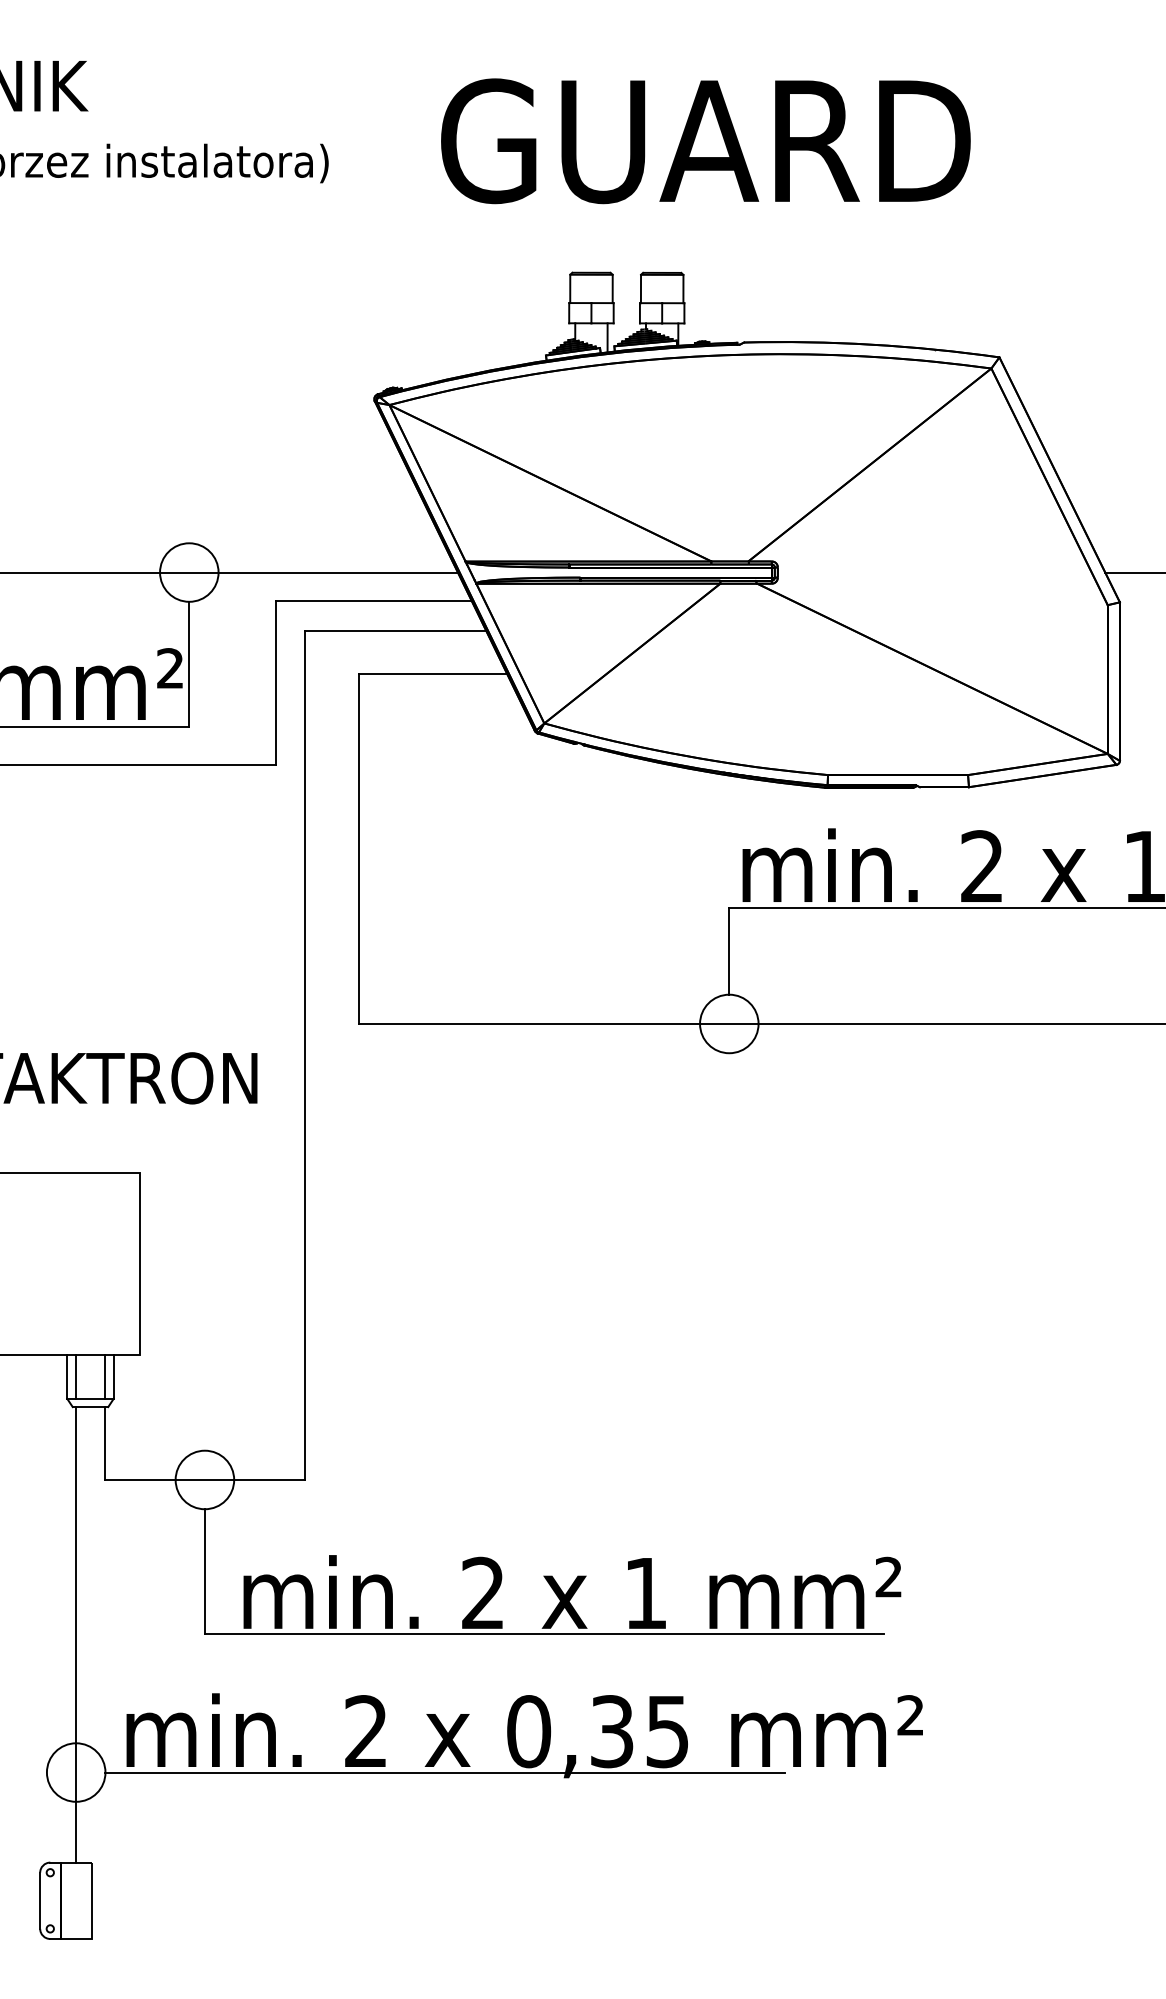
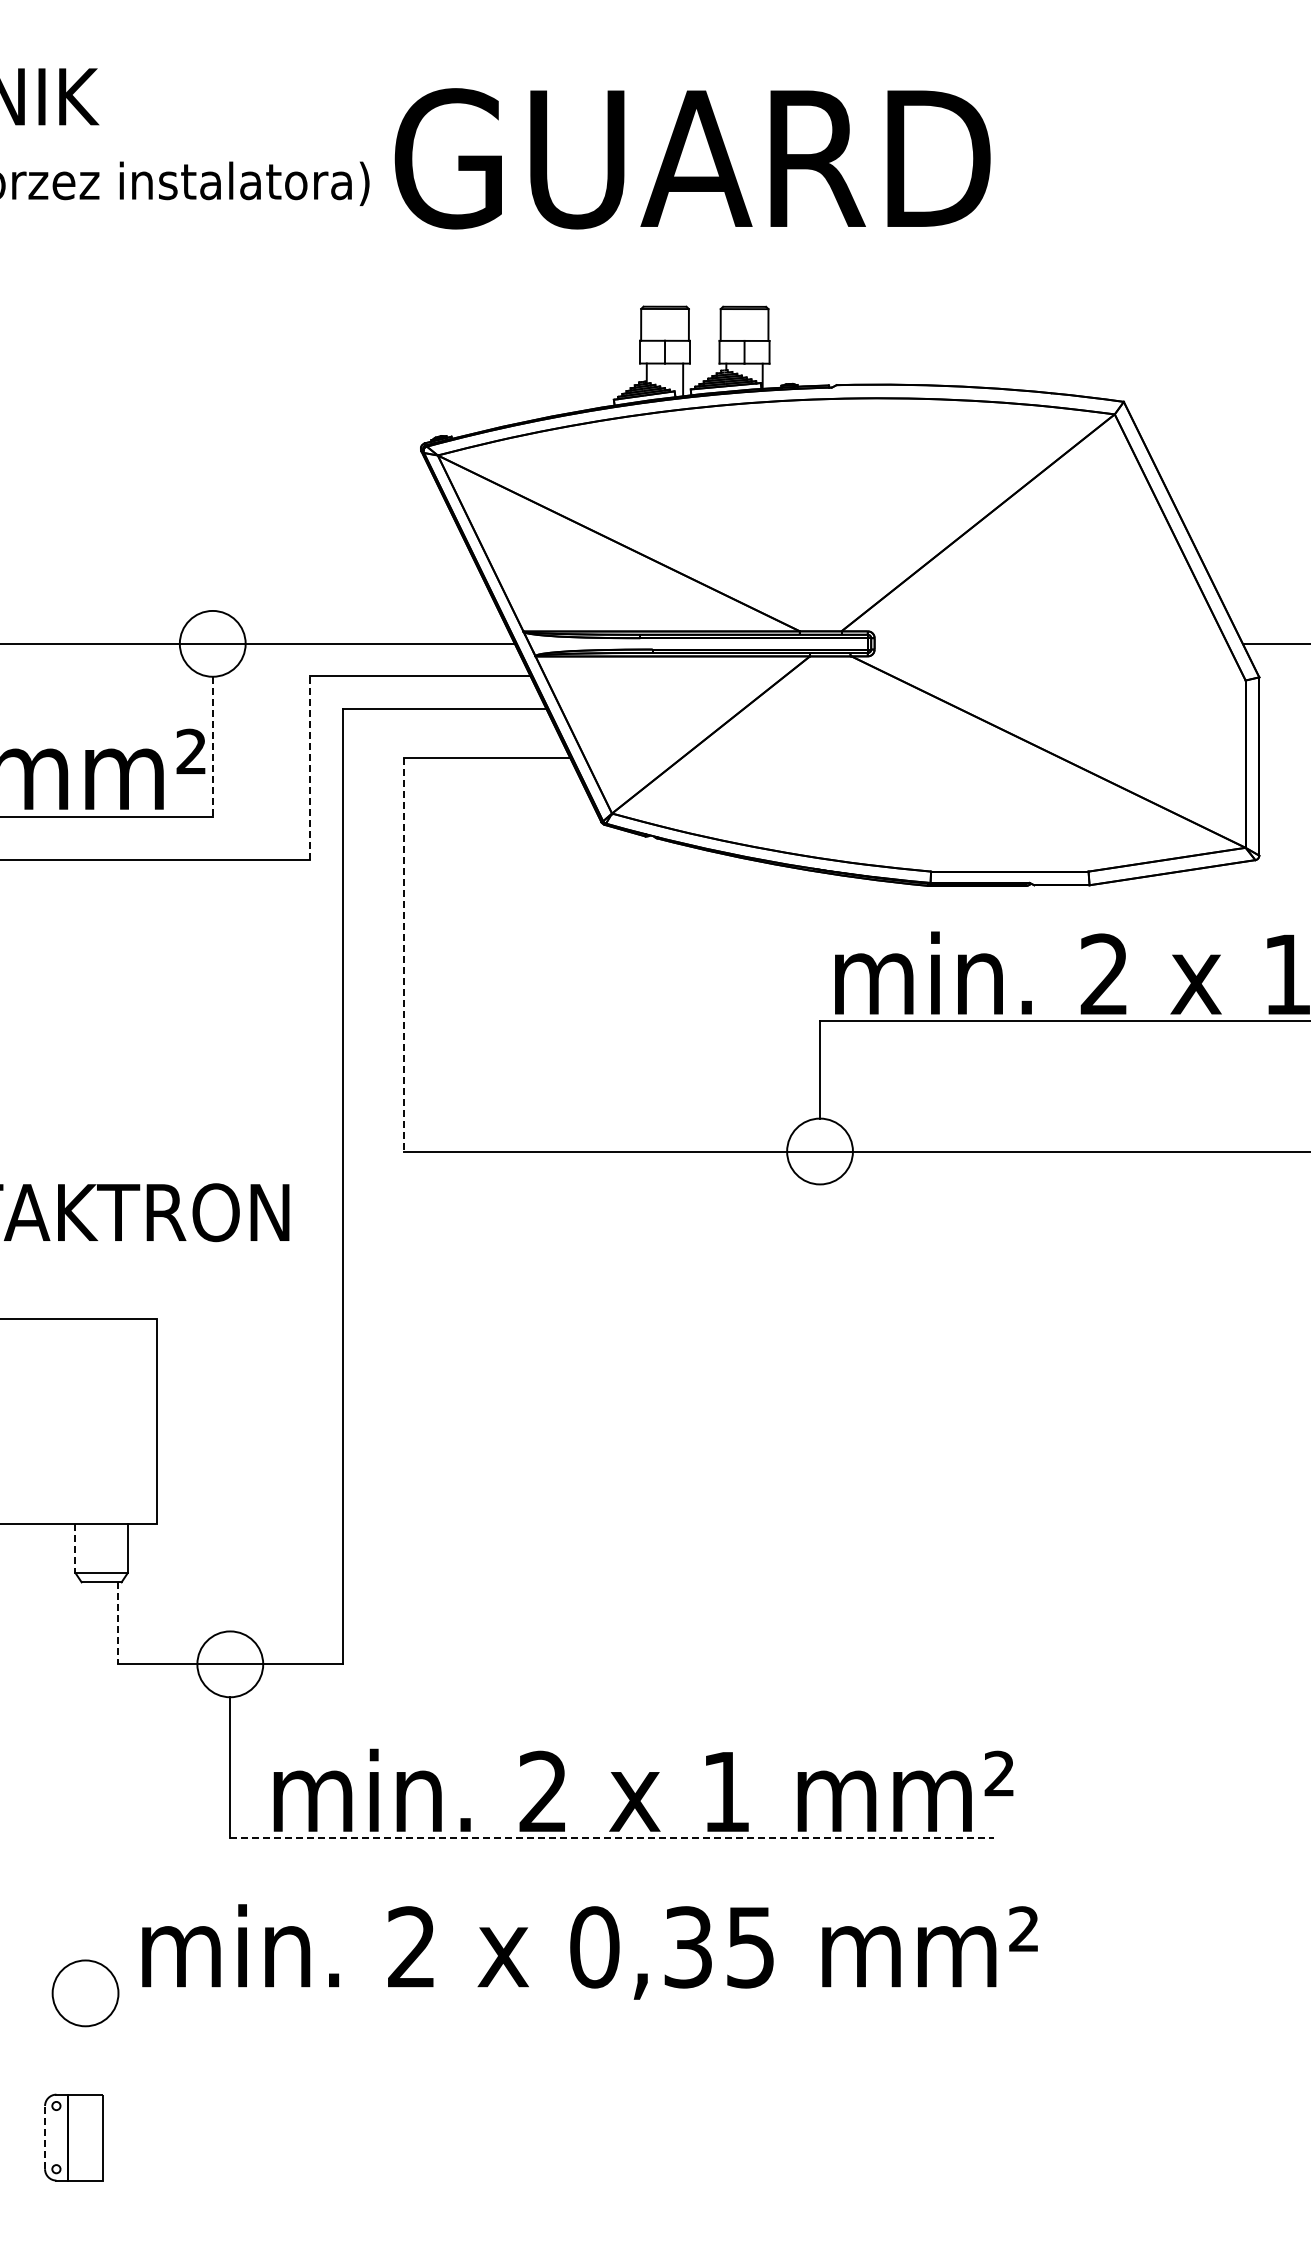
text: (705, 140) -> (692, 158), moved
line: (189, 664) -> (212, 747), solid -> dashed
line: (275, 682) -> (309, 767), solid -> dashed
line: (358, 848) -> (403, 954), solid -> dashed
line: (67, 1376) -> (75, 1548), solid -> dashed
line: (76, 1376) -> (85, 1548), removed
line: (104, 1376) -> (117, 1548), removed
line: (104, 1443) -> (117, 1623), solid -> dashed
line: (544, 1633) -> (612, 1837), solid -> dashed
line: (76, 1634) -> (85, 1838), removed
line: (445, 1772) -> (500, 1993), removed
line: (40, 1900) -> (45, 2137), solid -> dashed

